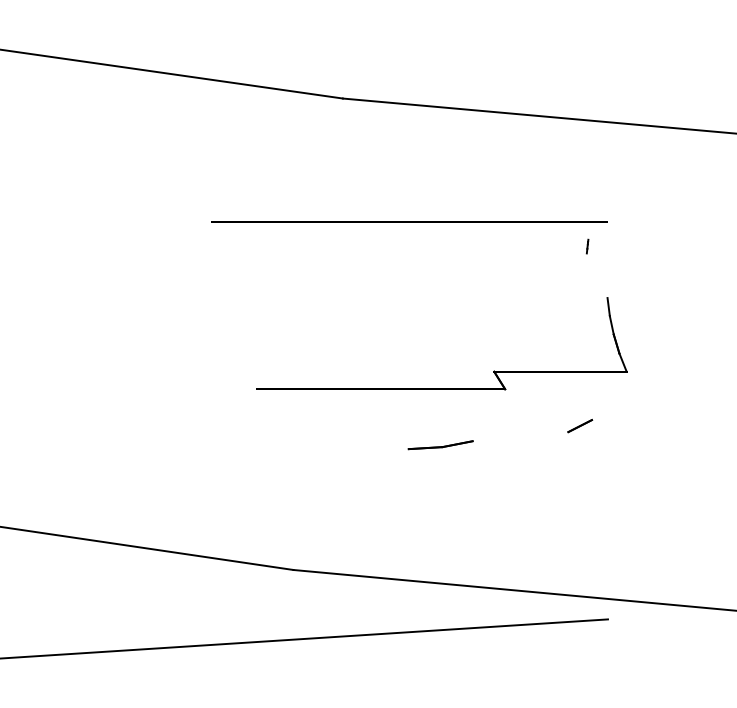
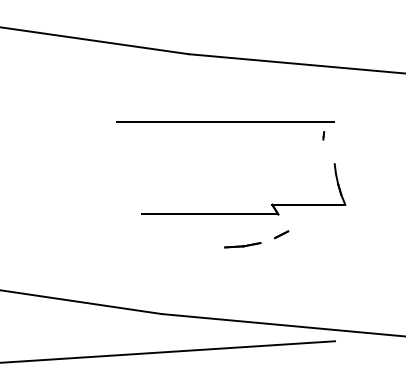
line: (579, 425) -> (281, 234), moved

